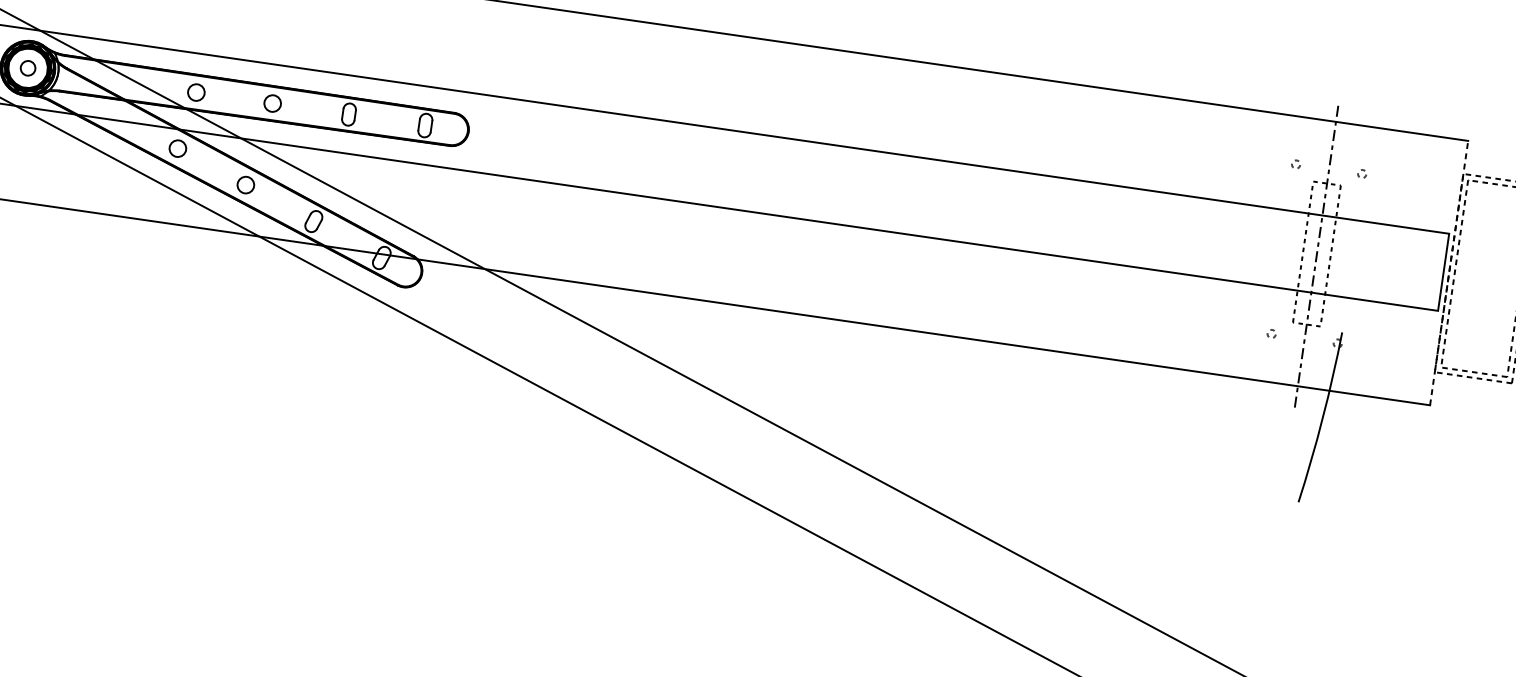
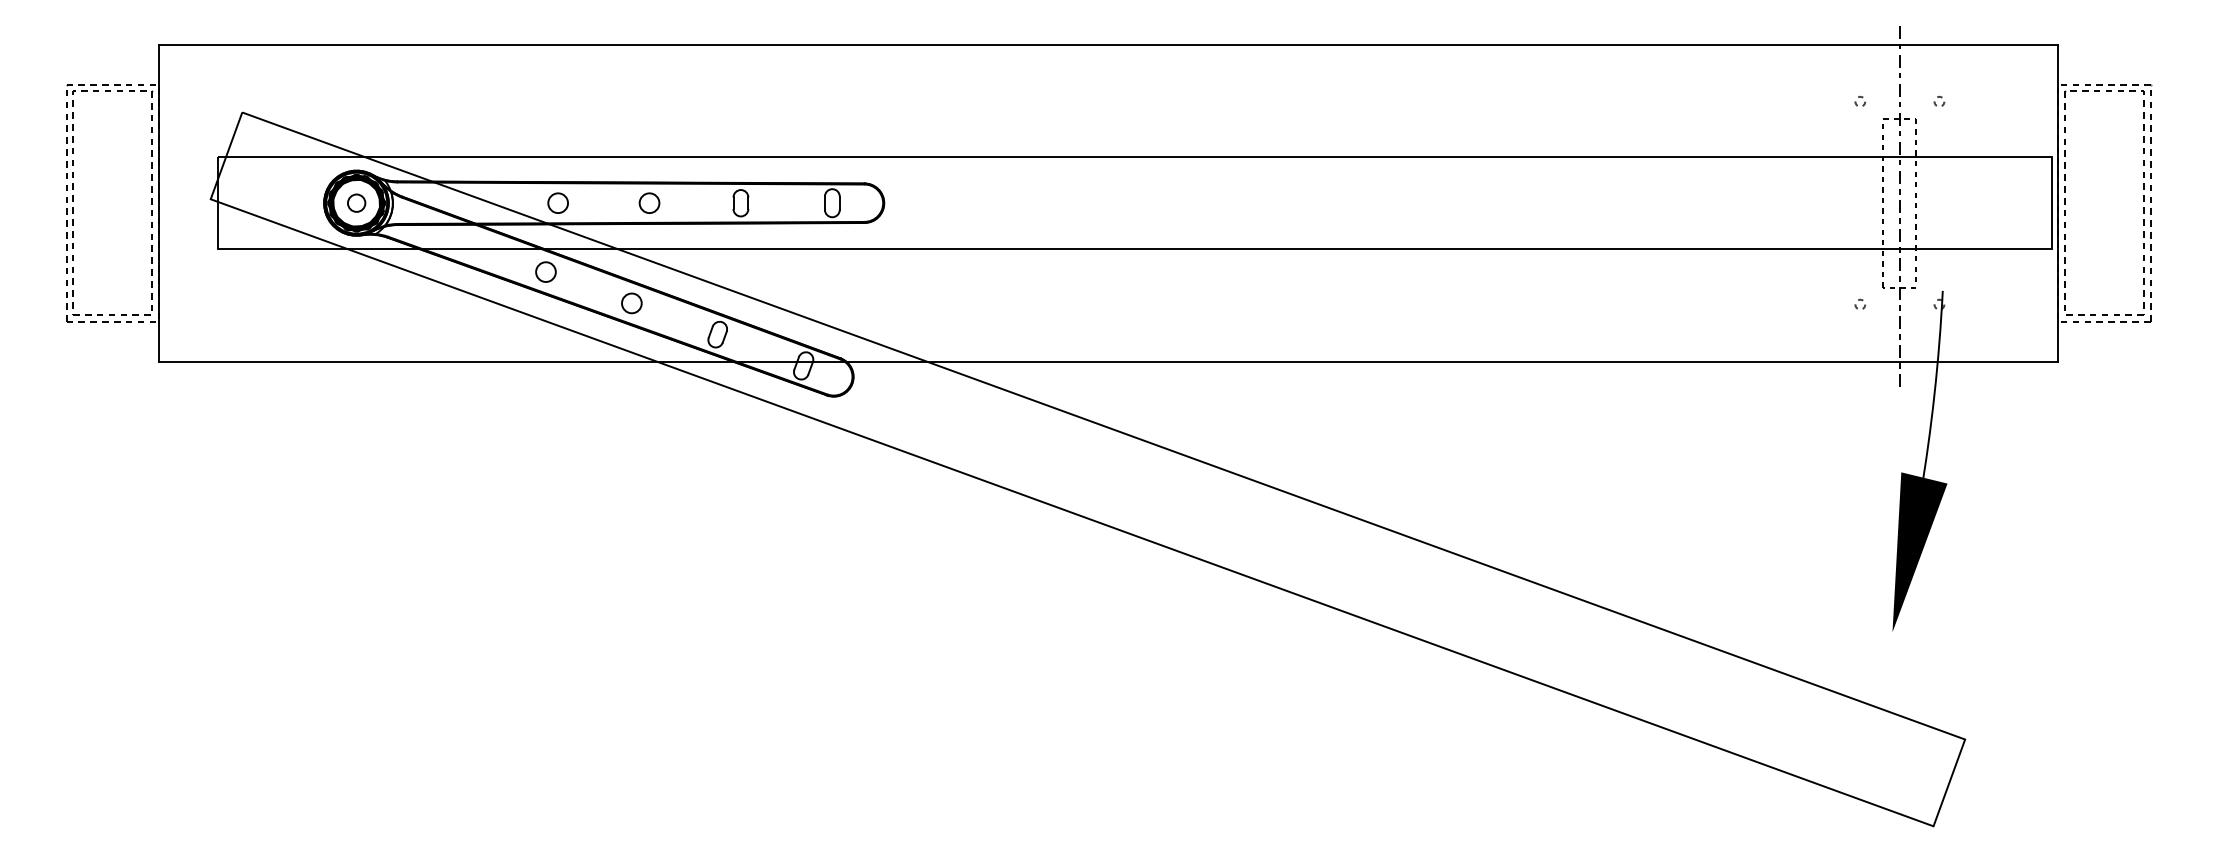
line: (1449, 272) -> (2058, 202), dashed -> solid
fill: (1291, 548) -> (1919, 552), added

